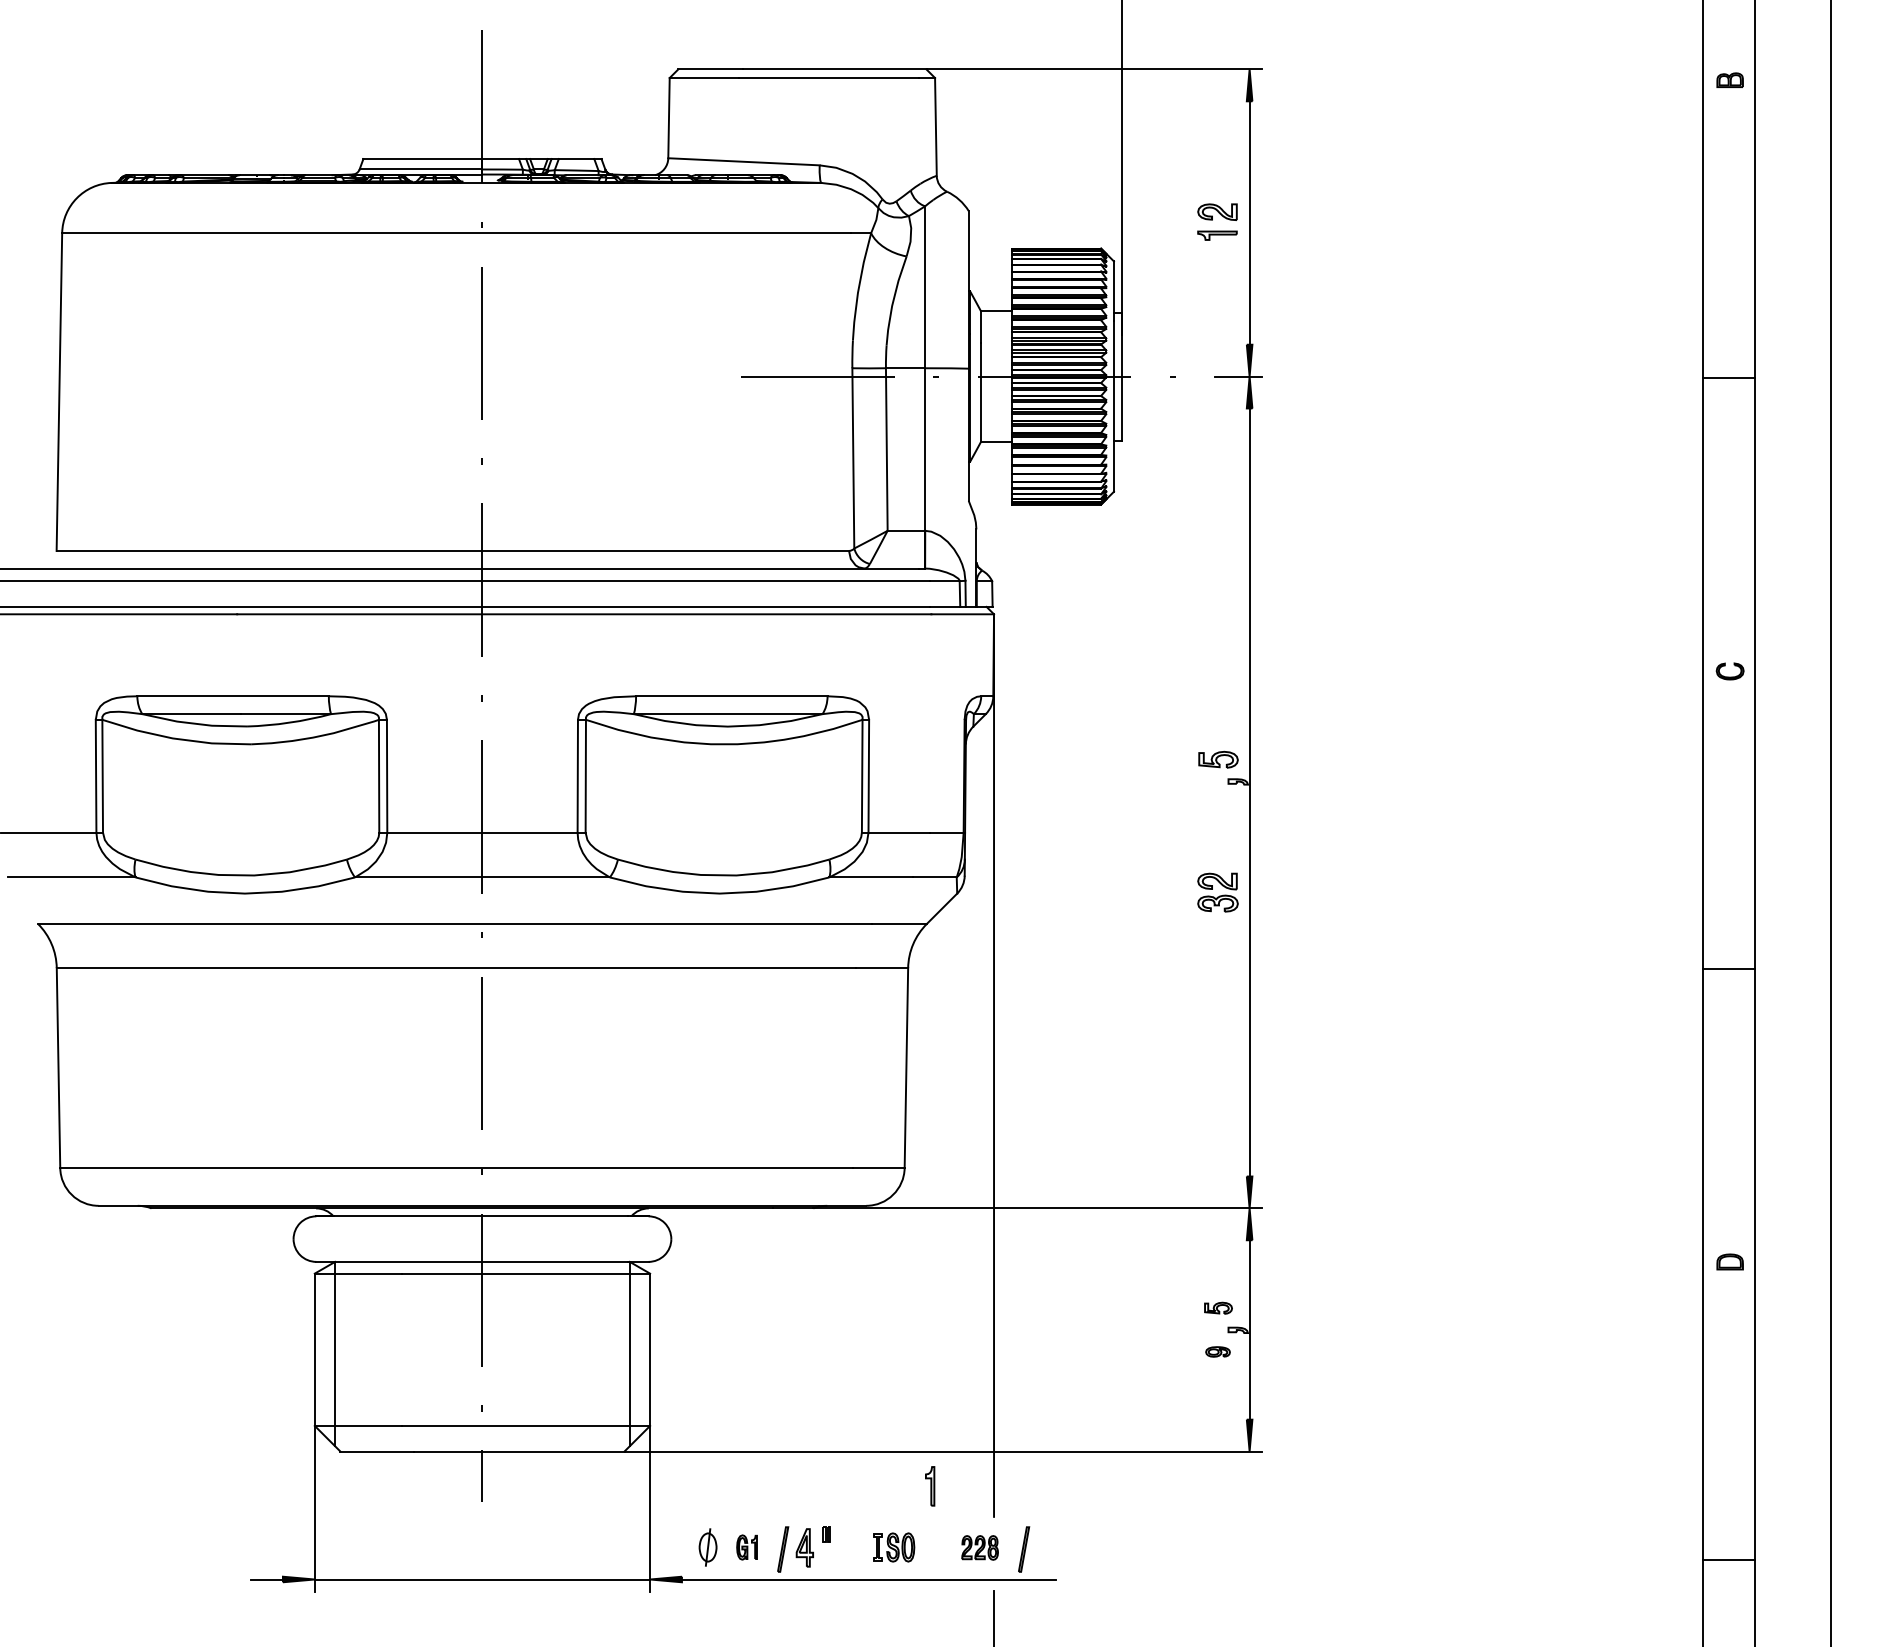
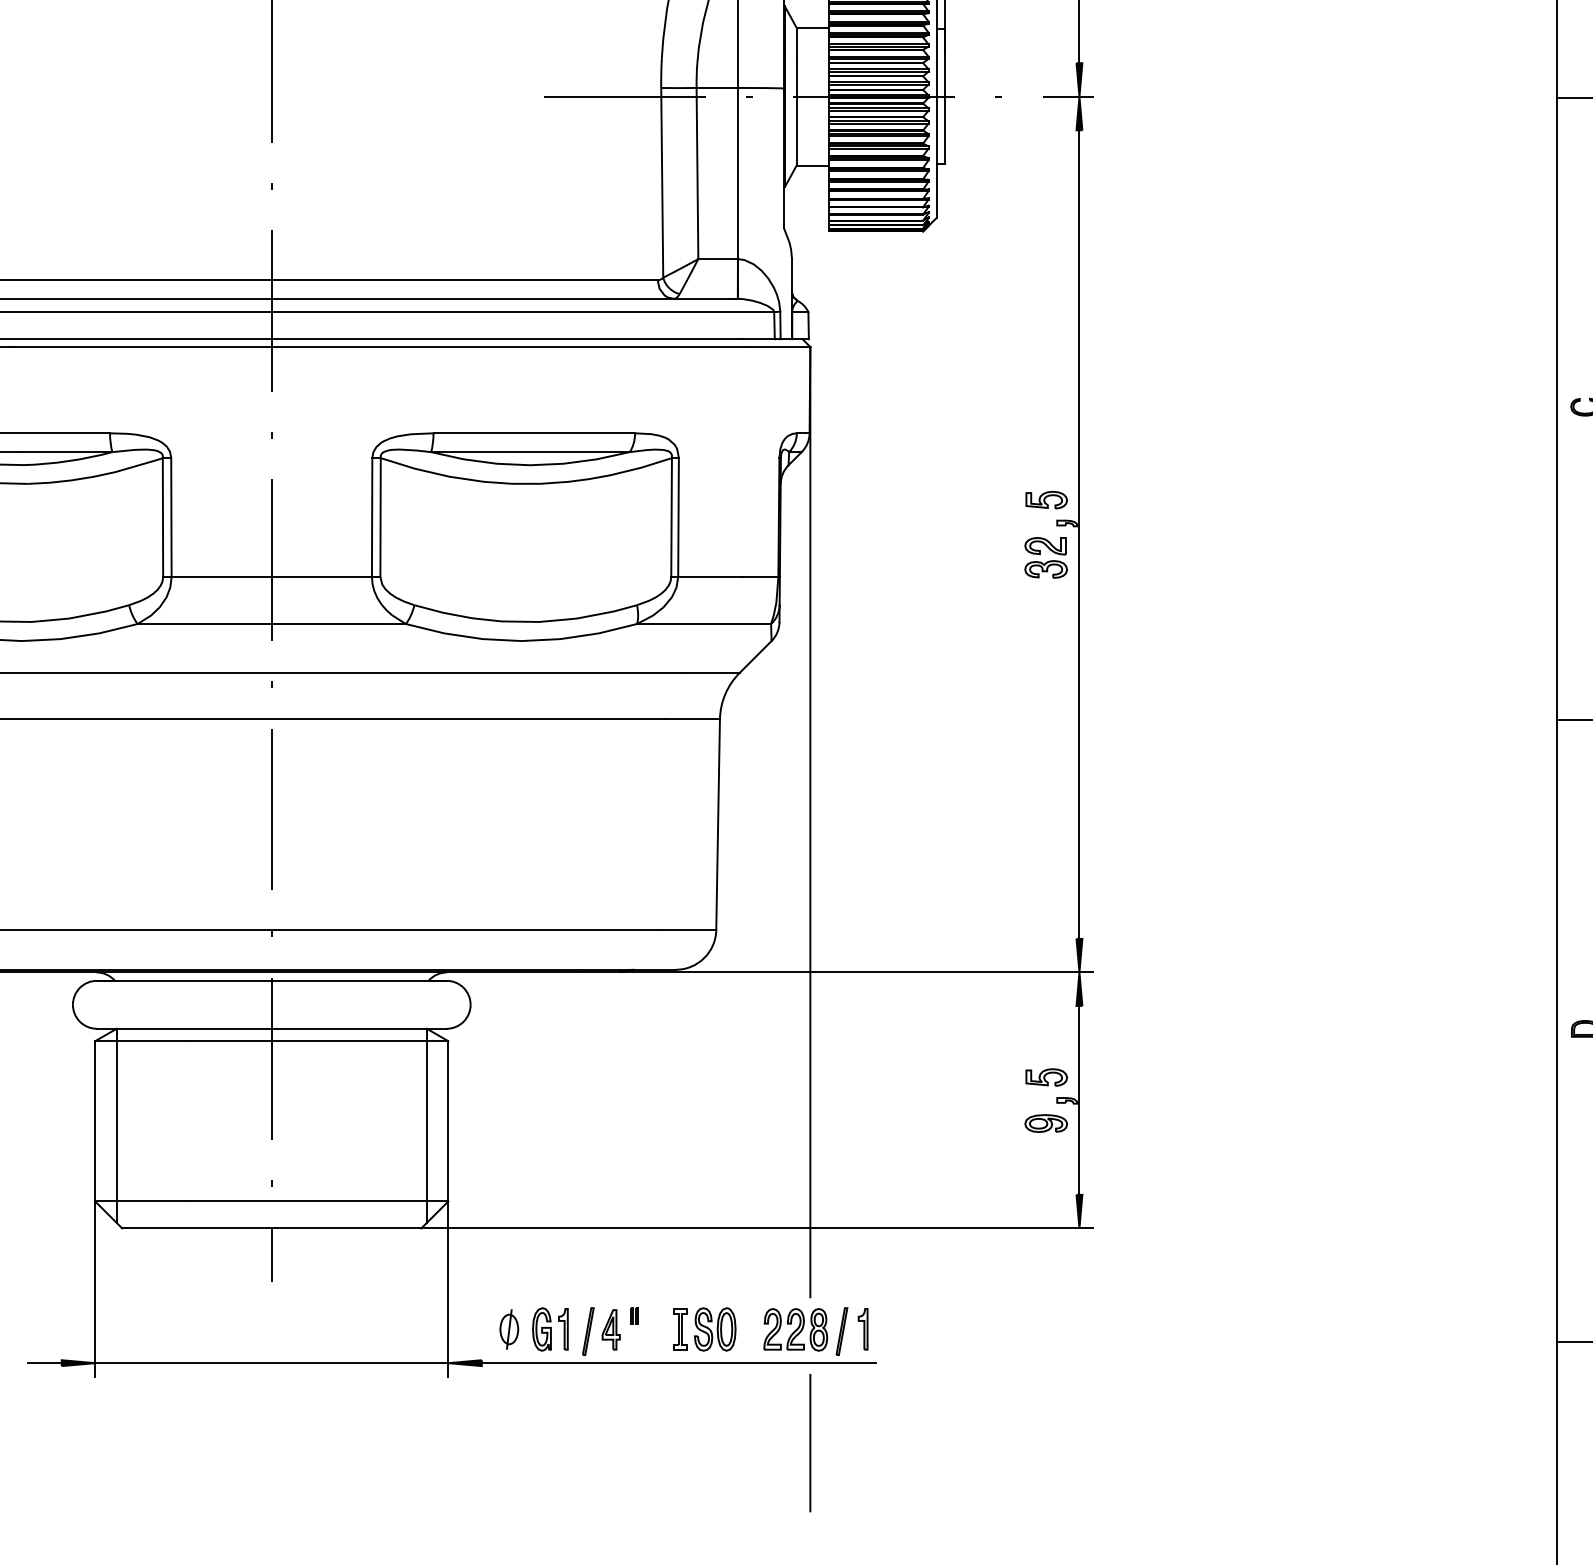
part: (1217, 892) -> (1045, 557), moved
part: (1218, 1308) -> (1046, 1077), size x1.43
part: (1217, 1351) -> (1045, 1123), size x1.67
part: (930, 1486) -> (863, 1329), moved
part: (746, 1547) -> (549, 1329), size x1.67
part: (893, 1547) -> (704, 1329), size x1.43
part: (979, 1547) -> (795, 1329), size x1.67

